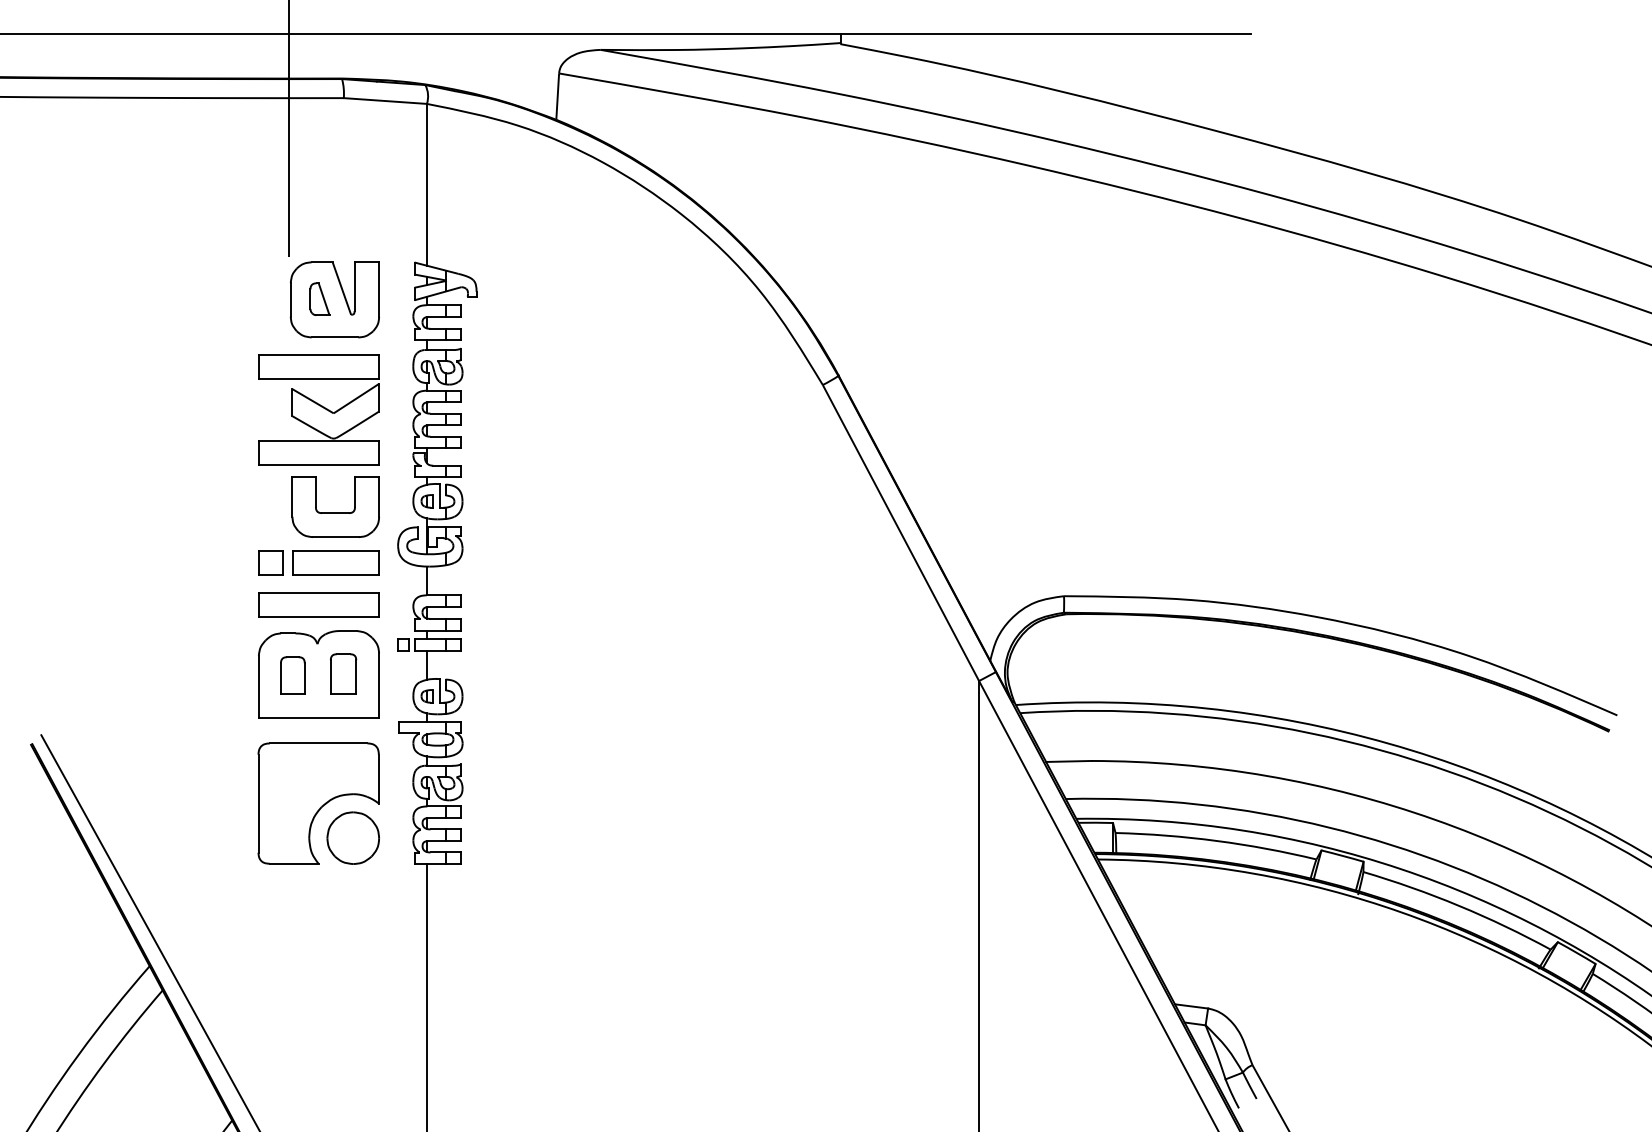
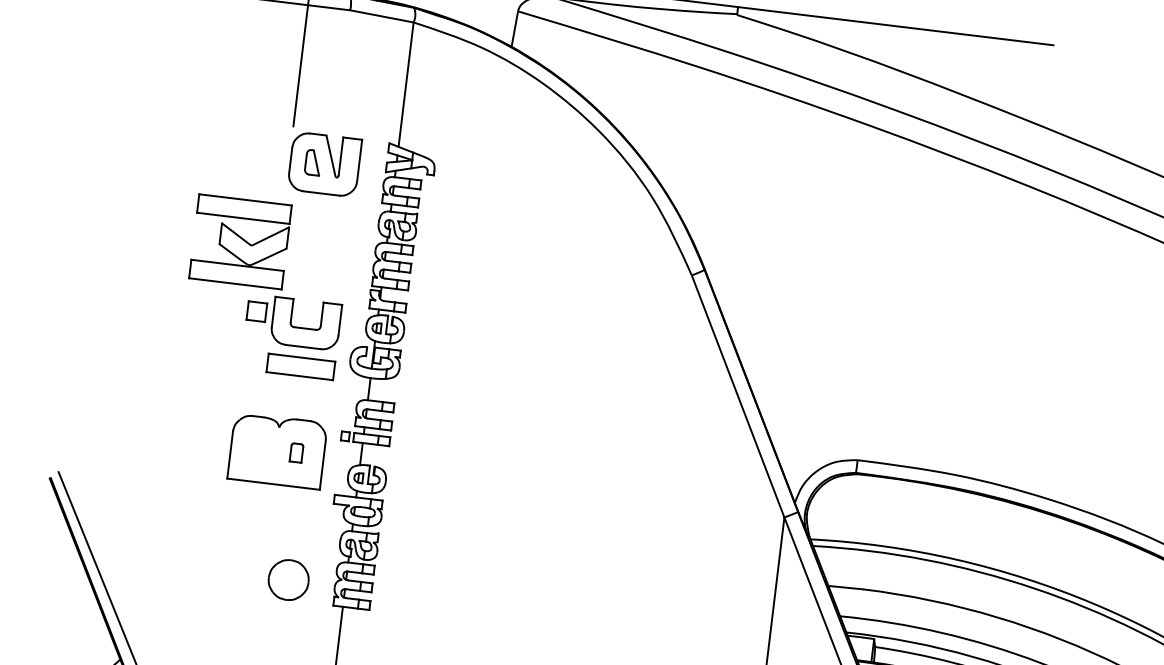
part: (318, 409) -> (240, 241), moved
part: (270, 562) -> (256, 311), moved
part: (318, 604) -> (283, 397), removed
part: (343, 673) -> (296, 452), size x0.6
part: (292, 675) -> (257, 449), removed
part: (318, 803) -> (265, 550), removed

